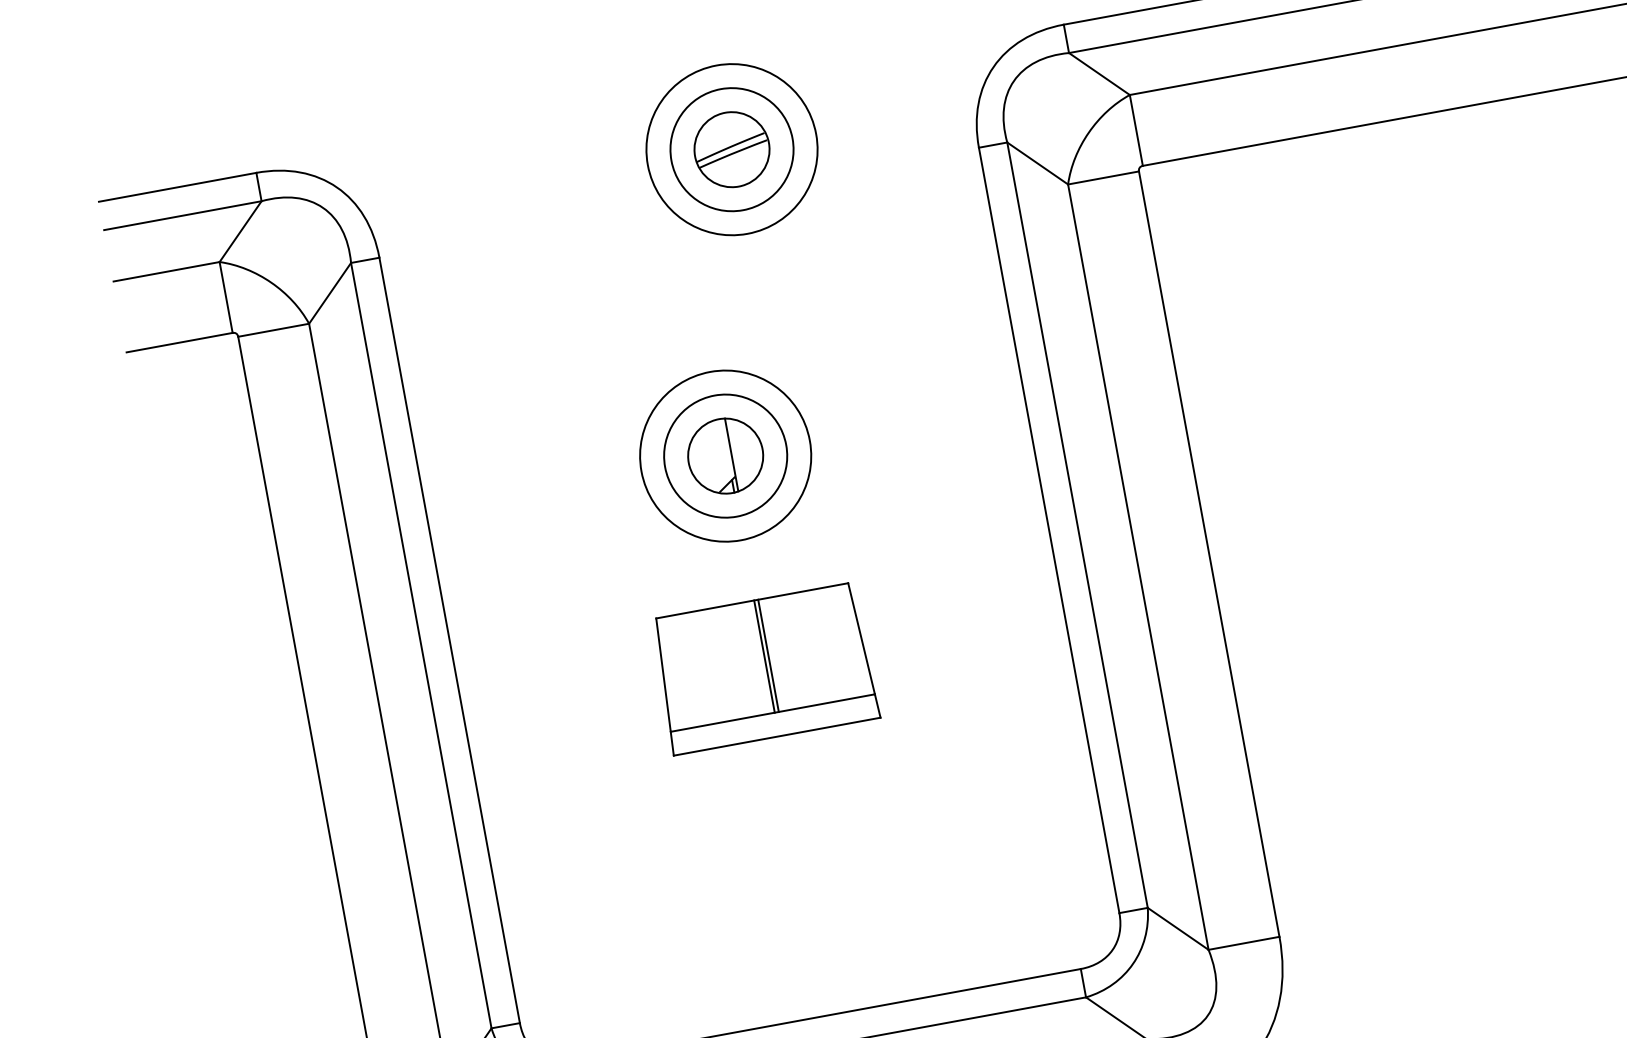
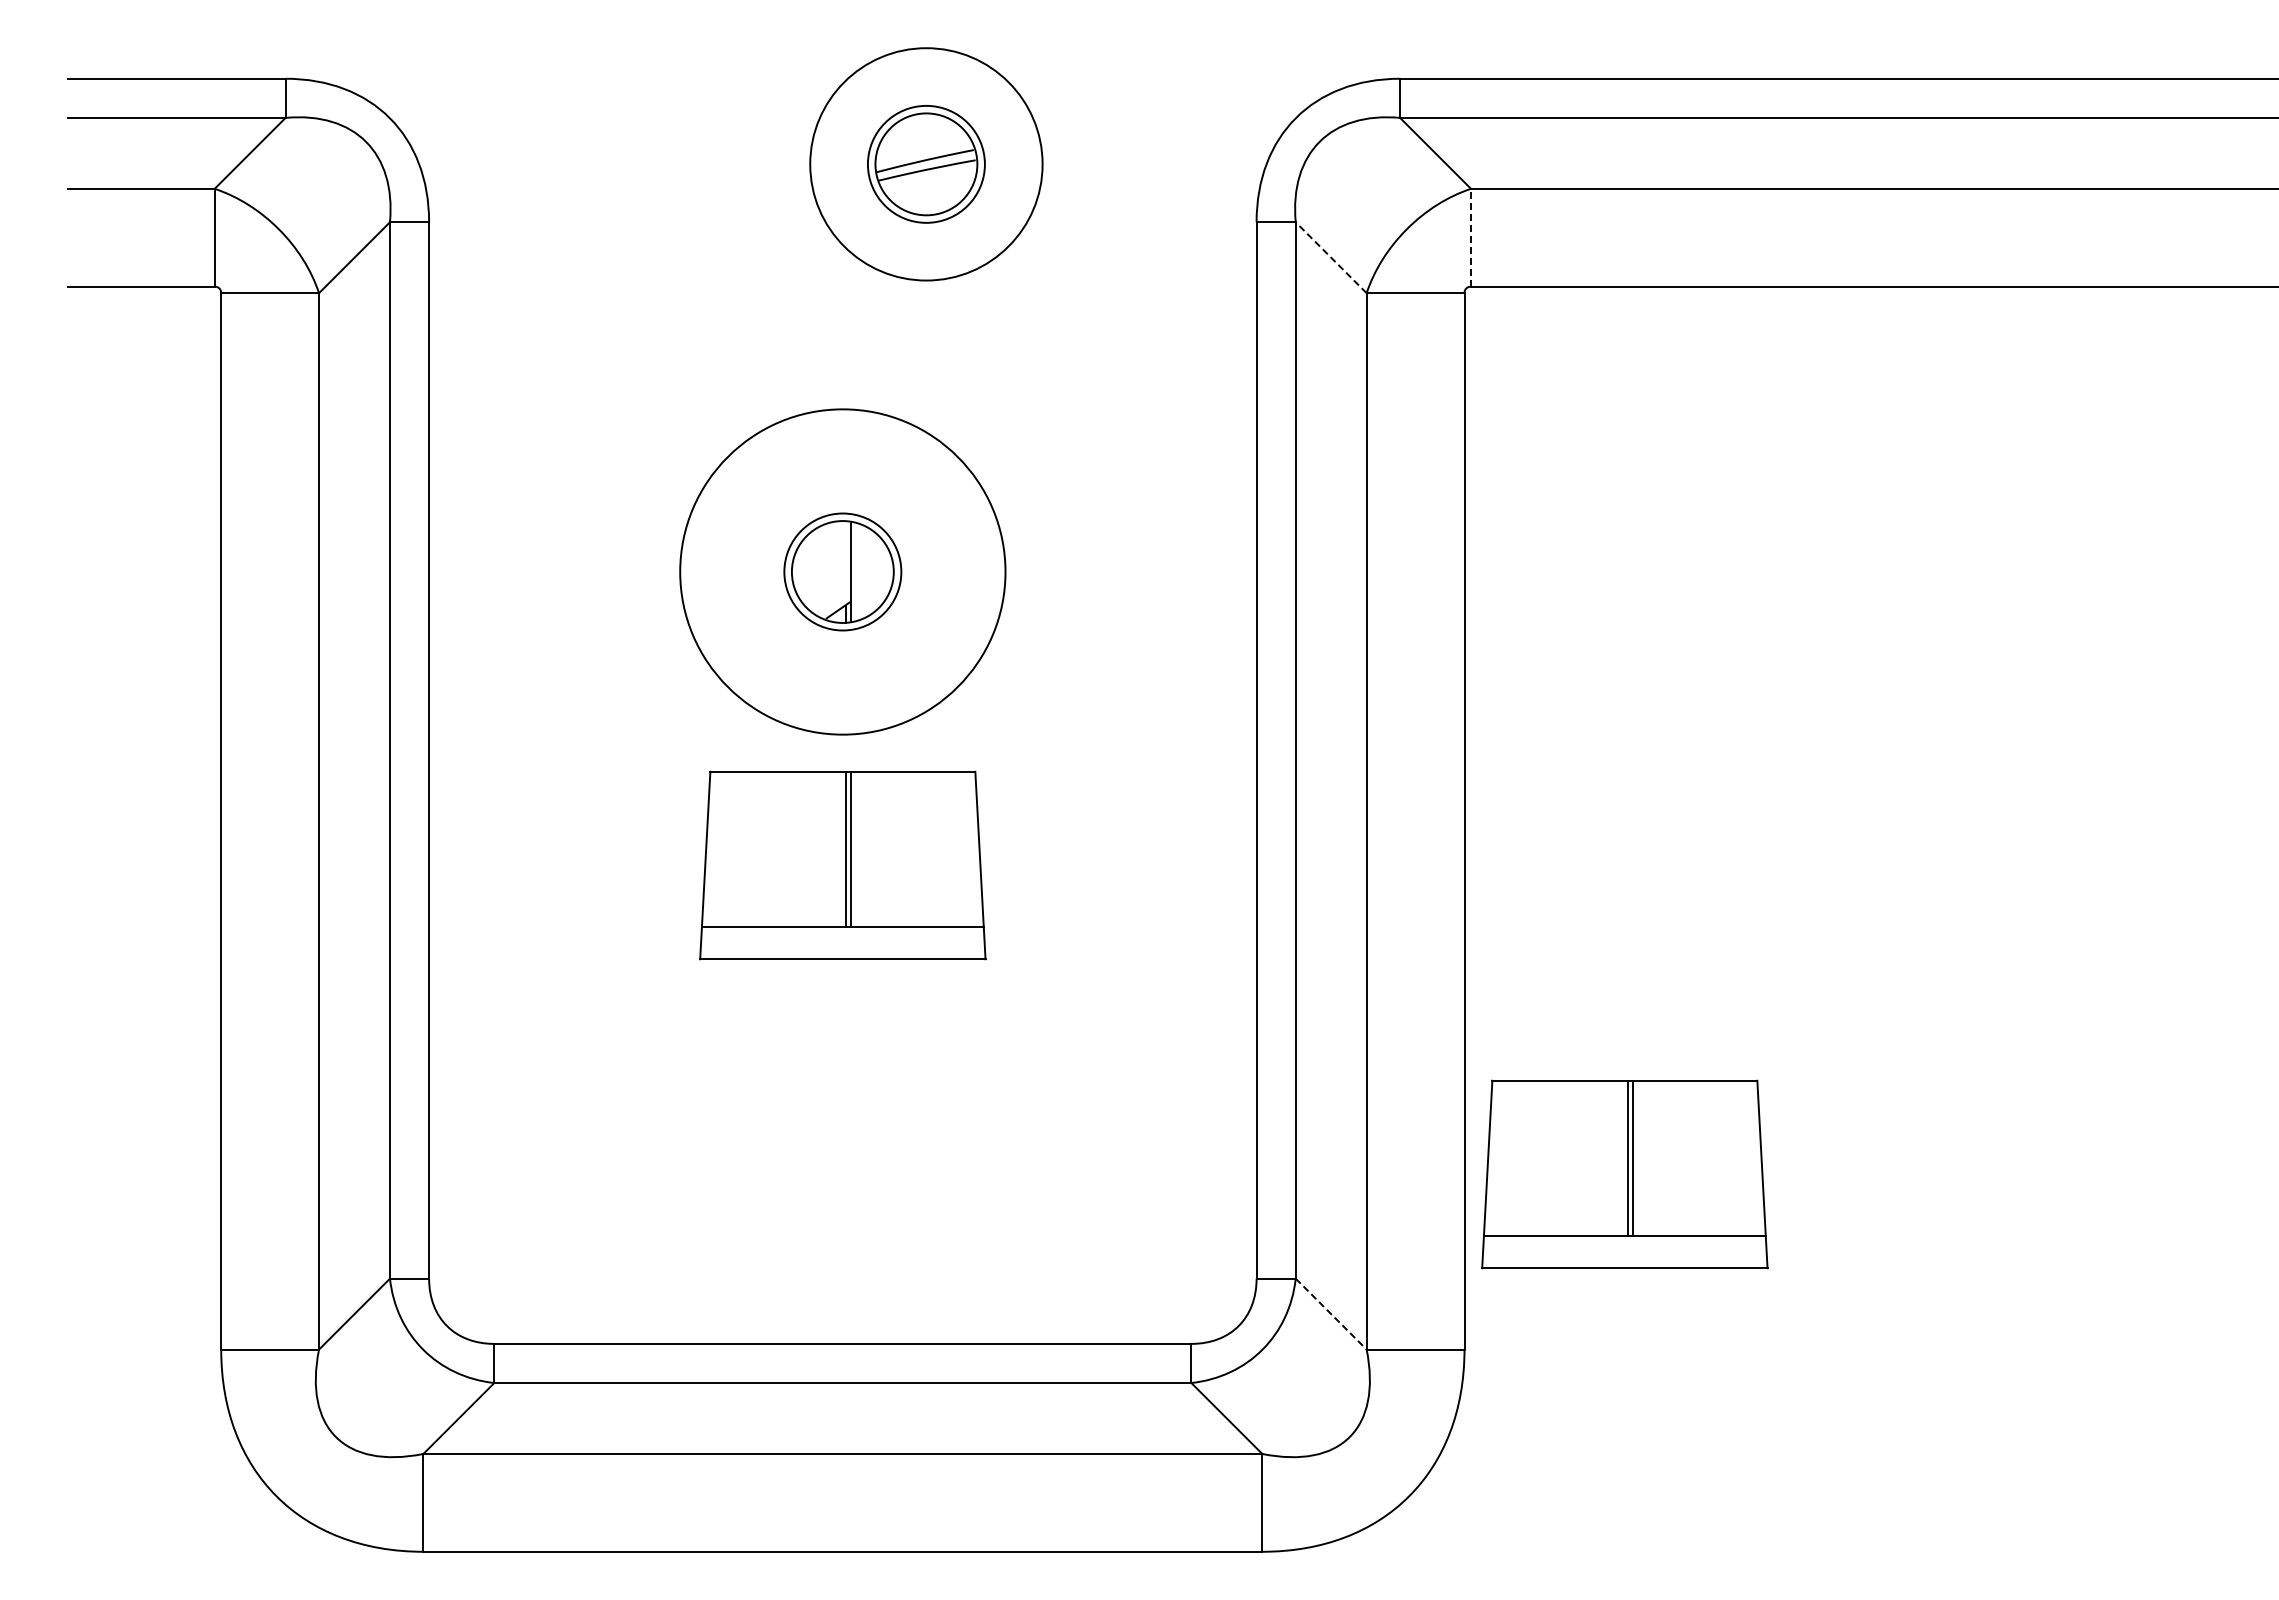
line: (1136, 130) -> (1471, 237), solid -> dashed
circle: (731, 149) -> (925, 163), size x0.7
line: (1037, 163) -> (1330, 257), solid -> dashed
circle: (725, 455) -> (842, 571), size x0.7
circle: (725, 455) -> (842, 571), size x1.4
part: (1372, 788) -> (1624, 1174), added
line: (1178, 929) -> (1331, 1314), solid -> dashed

